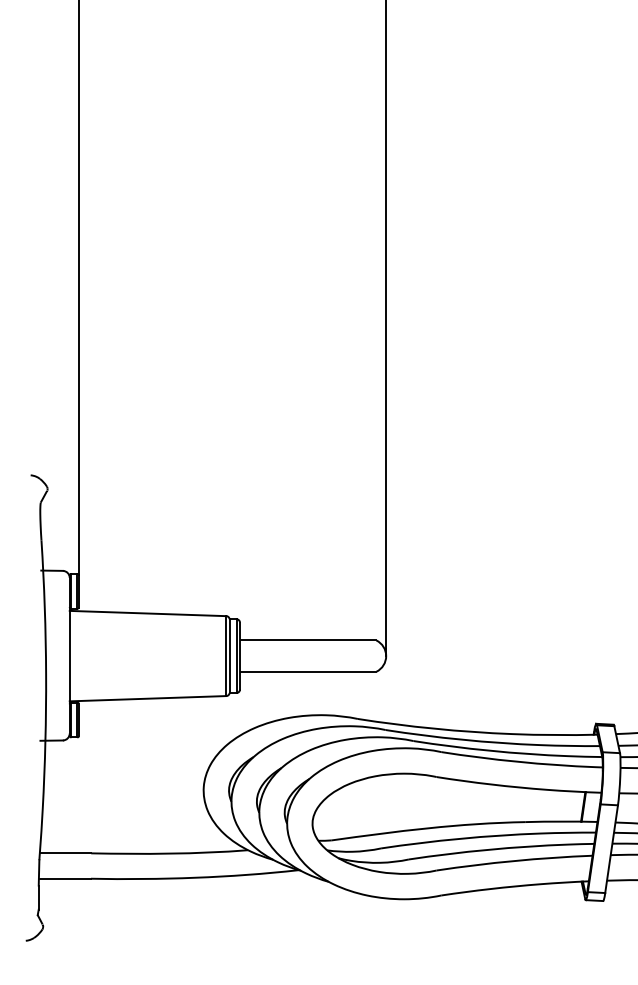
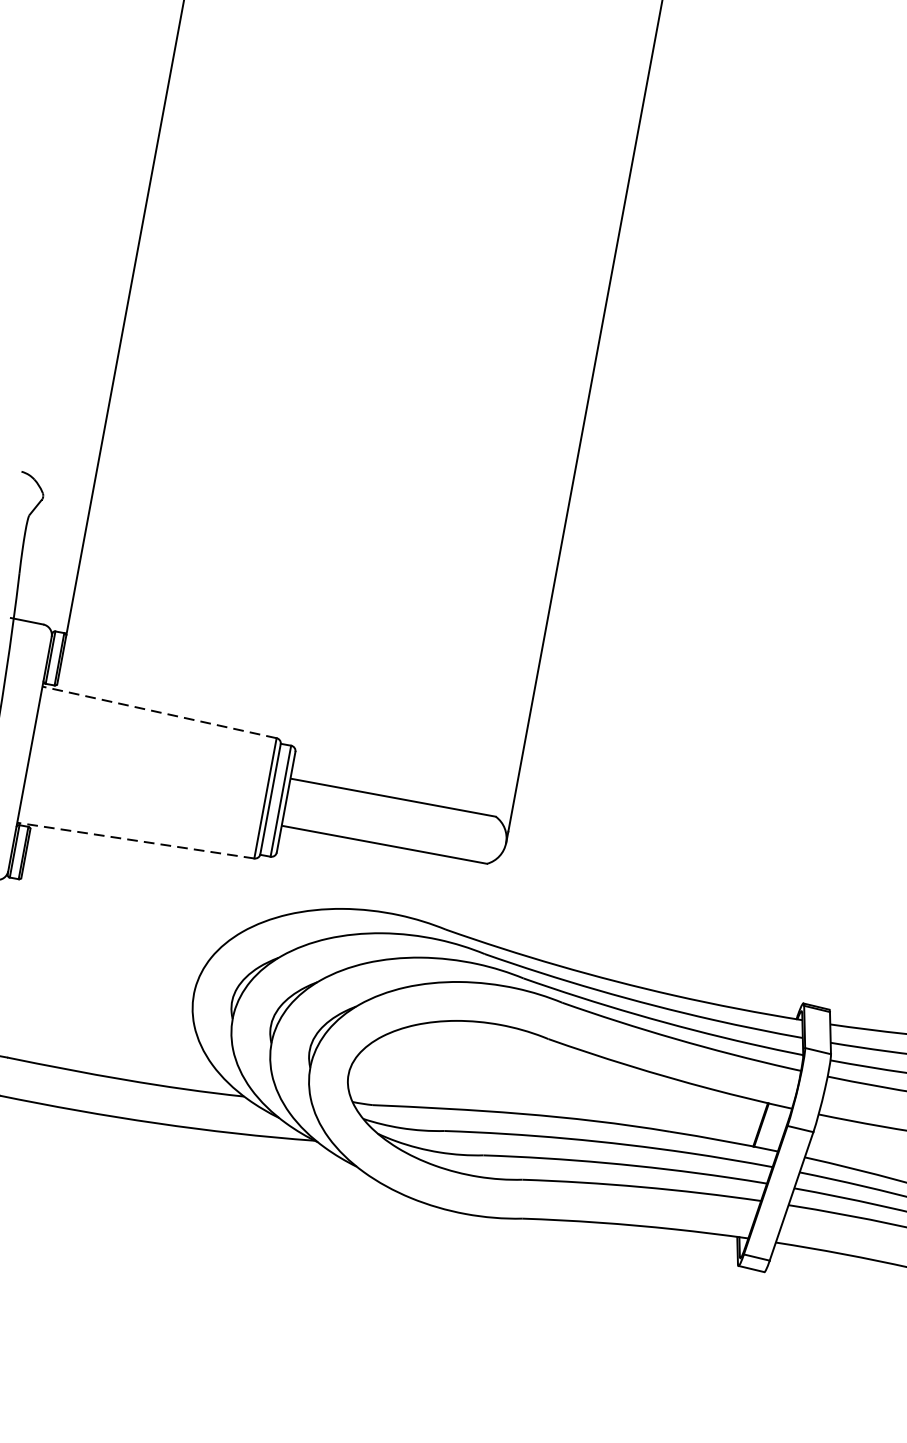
line: (147, 613) -> (158, 712), solid -> dashed
line: (147, 698) -> (135, 840), solid -> dashed

